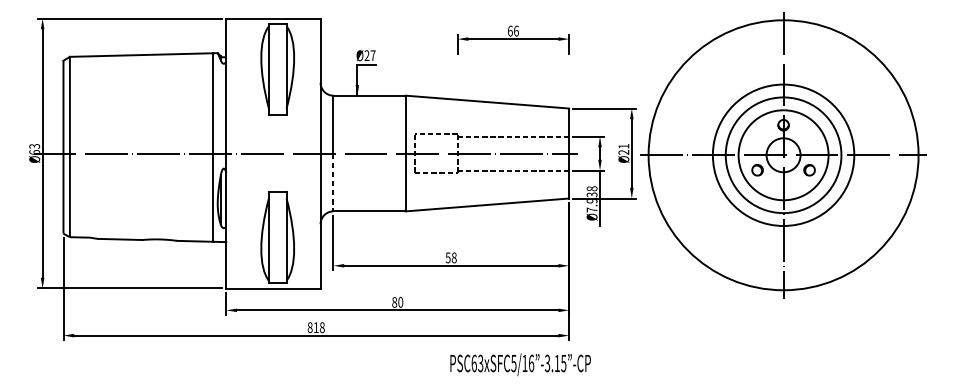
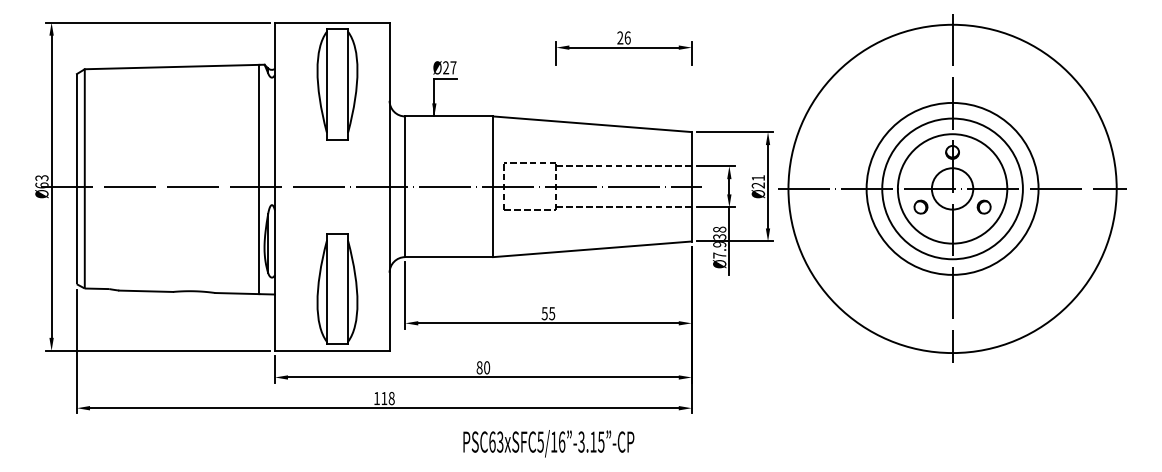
text: (510, 30) -> (620, 37), 66 -> 26
line: (333, 182) -> (405, 222), dashed -> solid
text: (454, 257) -> (552, 313), 58 -> 55
text: (309, 327) -> (376, 398), 818 -> 118
text: (520, 364) -> (548, 443), moved

